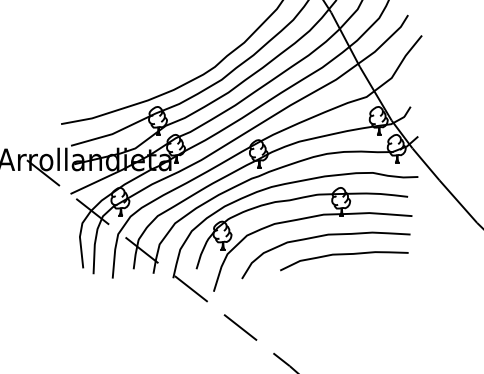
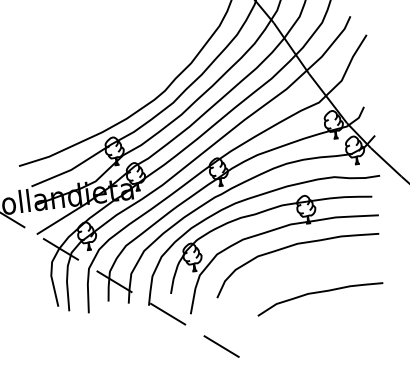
curve: (344, 255) -> (319, 293), moved

